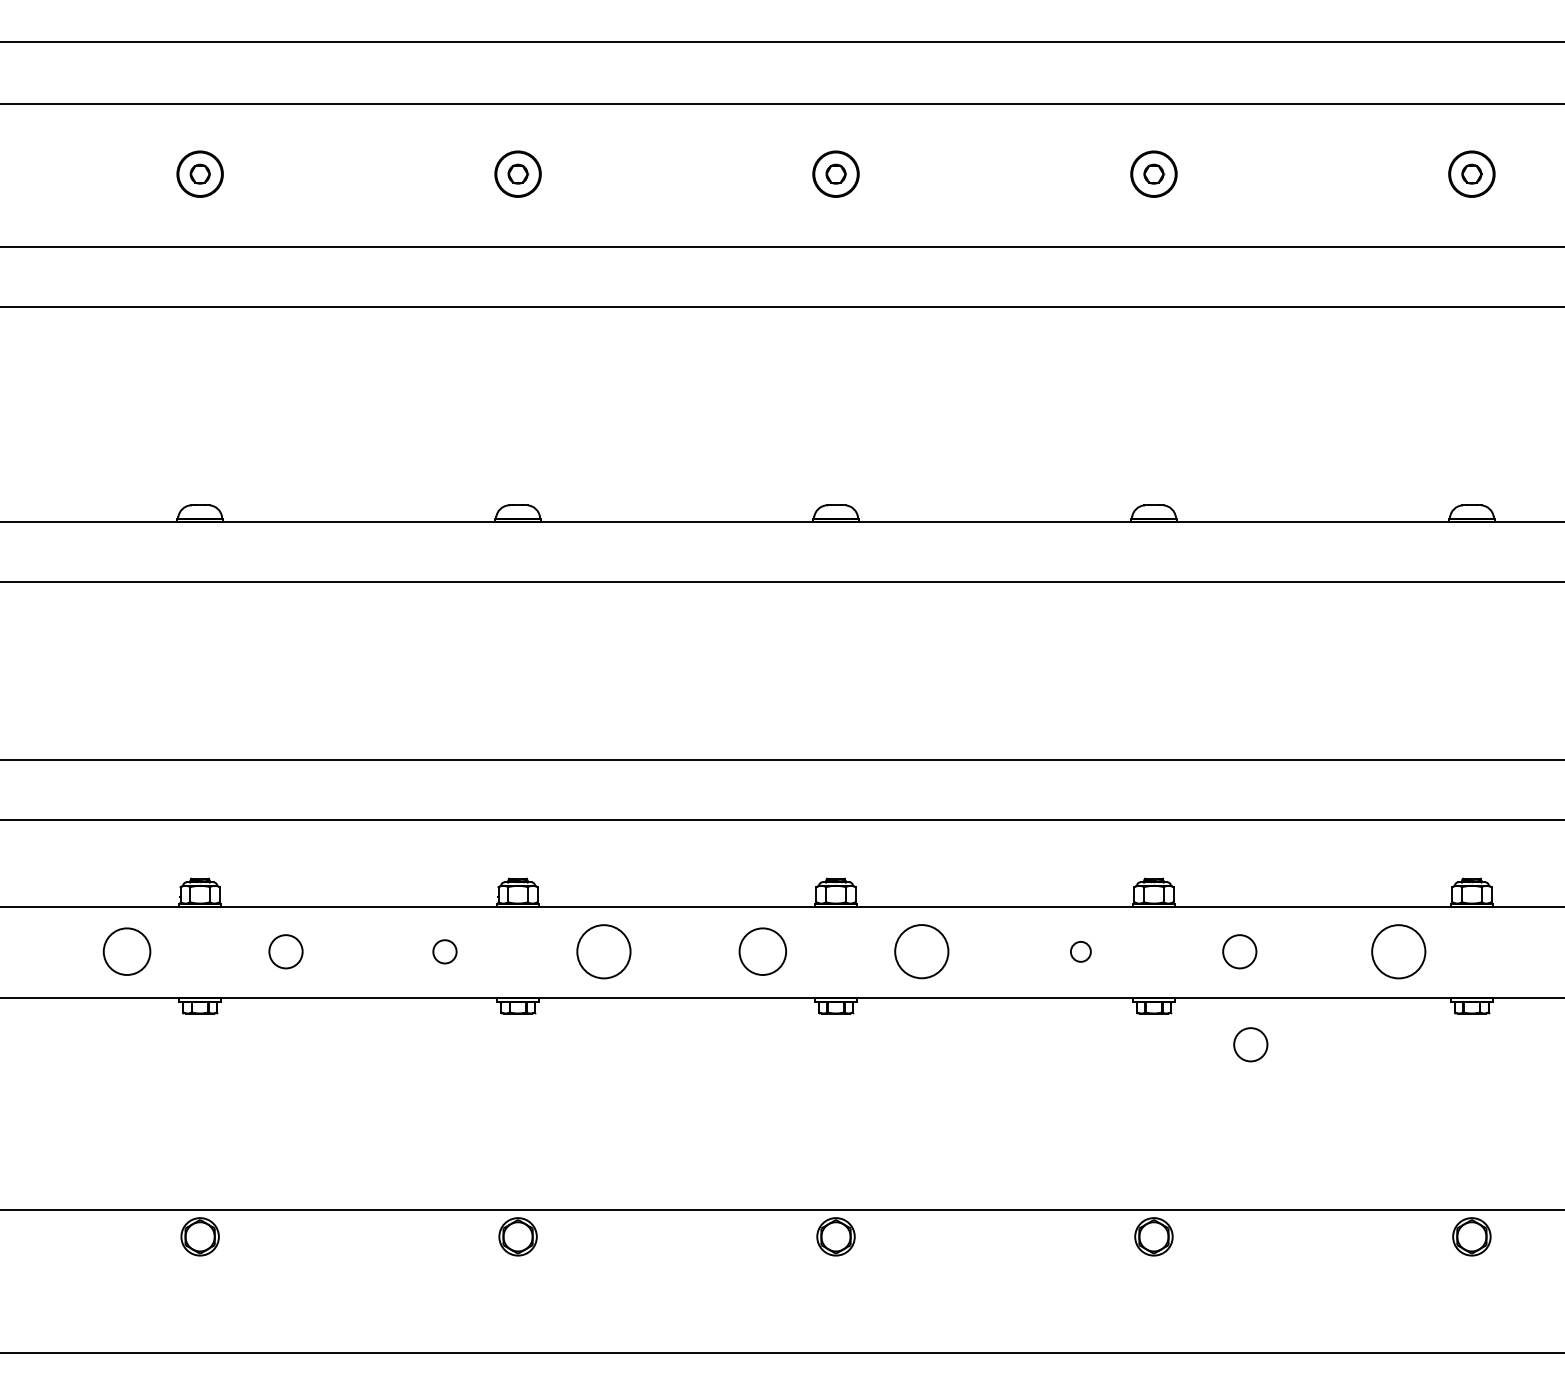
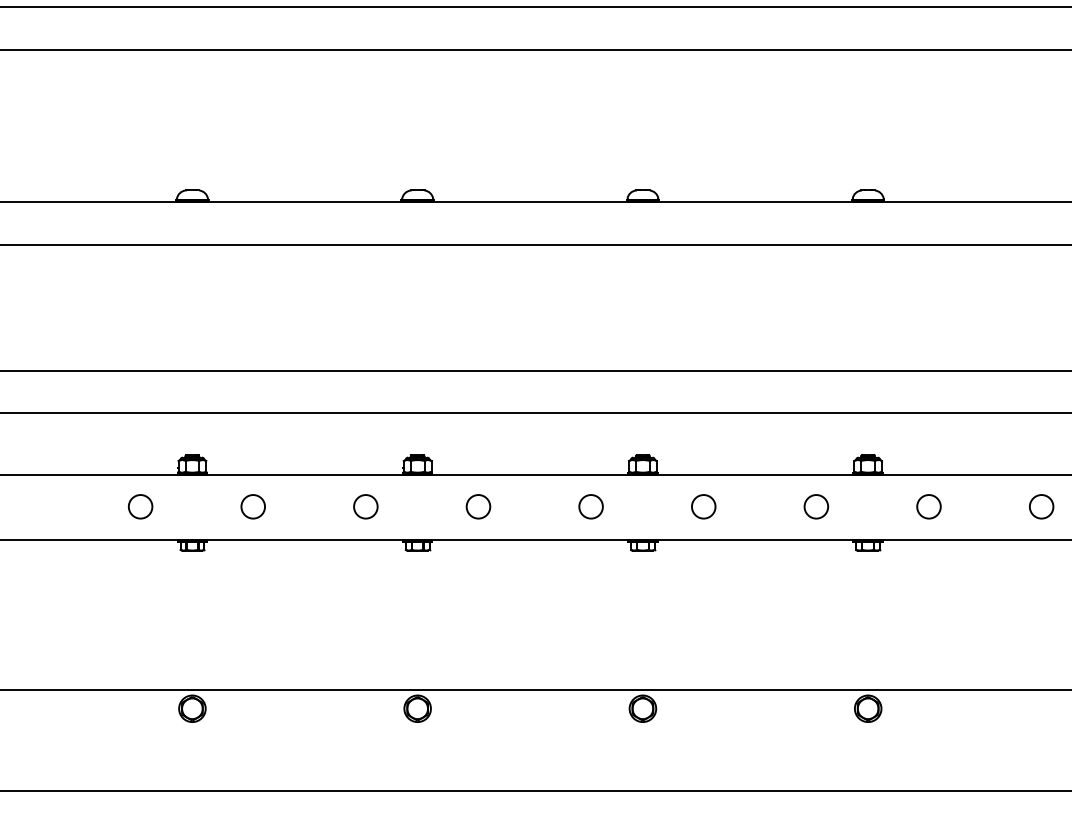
circle: (126, 951) -> (140, 506), size x0.71
circle: (444, 951) -> (365, 506), size x1.43
circle: (603, 951) -> (478, 506), size x0.62
circle: (762, 951) -> (590, 506), size x0.71
circle: (921, 951) -> (703, 506), size x0.62
circle: (1080, 951) -> (816, 506), size x1.67
circle: (1398, 951) -> (1041, 506), size x0.62
circle: (1250, 1044) -> (936, 572), removed

